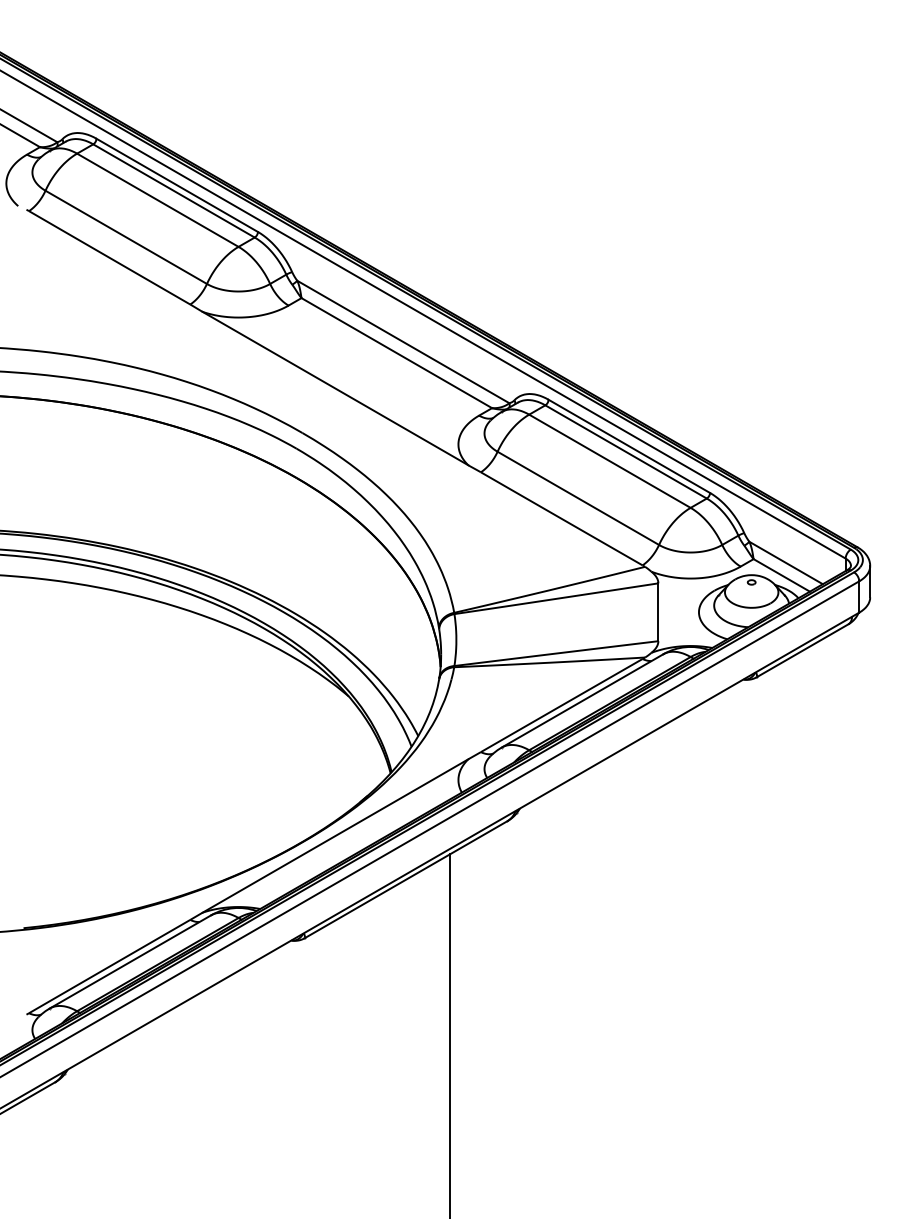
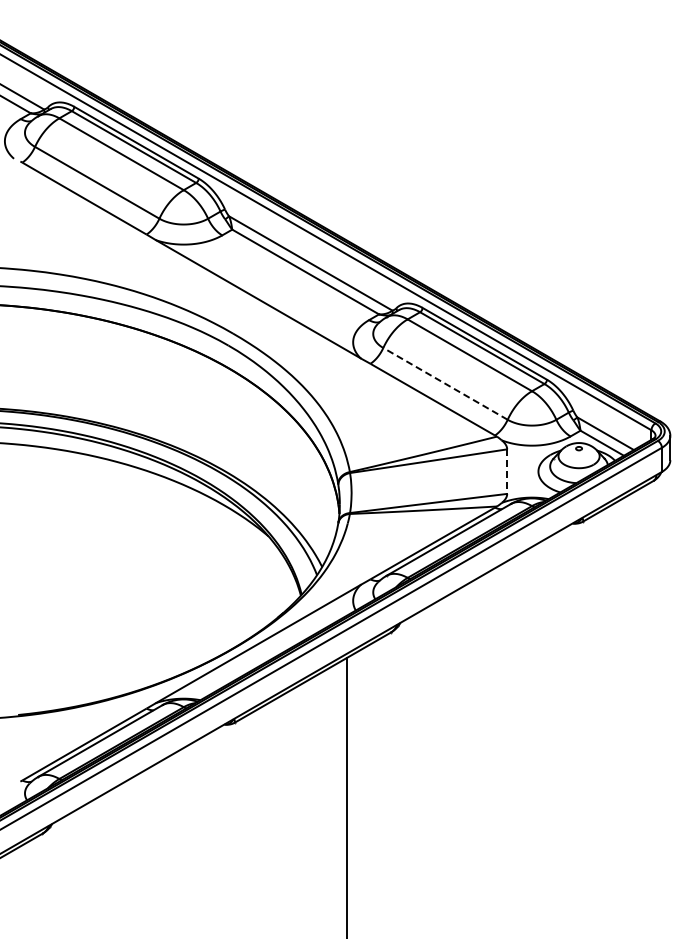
line: (578, 497) -> (445, 383), solid -> dashed
line: (658, 613) -> (507, 472), solid -> dashed

